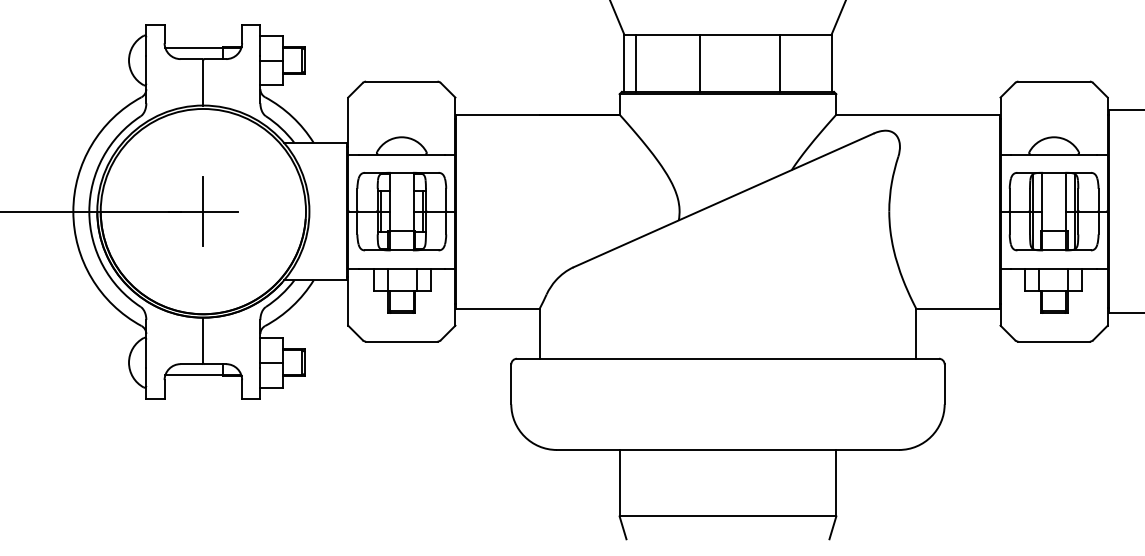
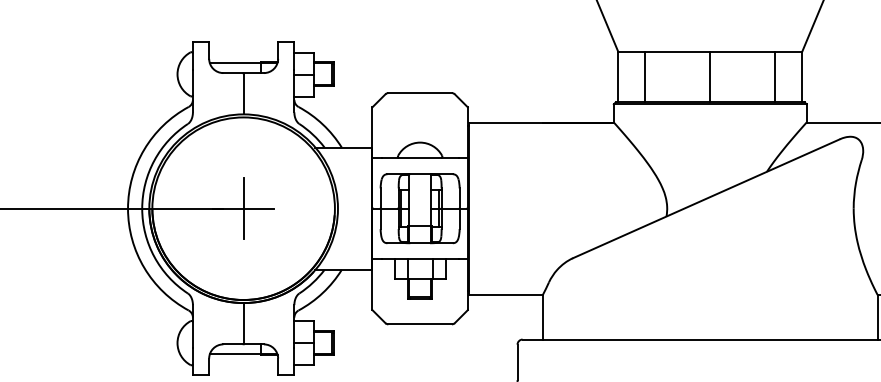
line: (635, 62) -> (644, 76), moved
line: (699, 62) -> (709, 76), moved
line: (780, 62) -> (775, 76), moved

